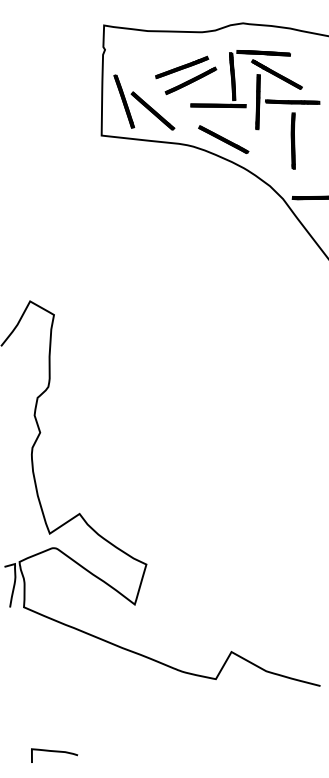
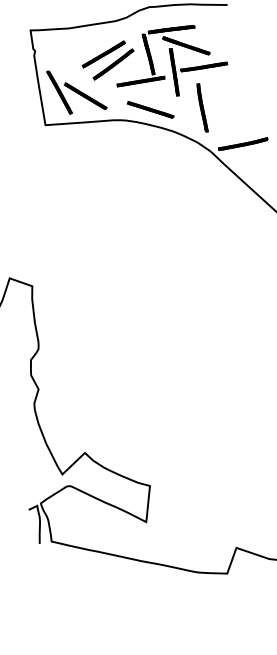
part: (292, 140) -> (201, 107), moved

